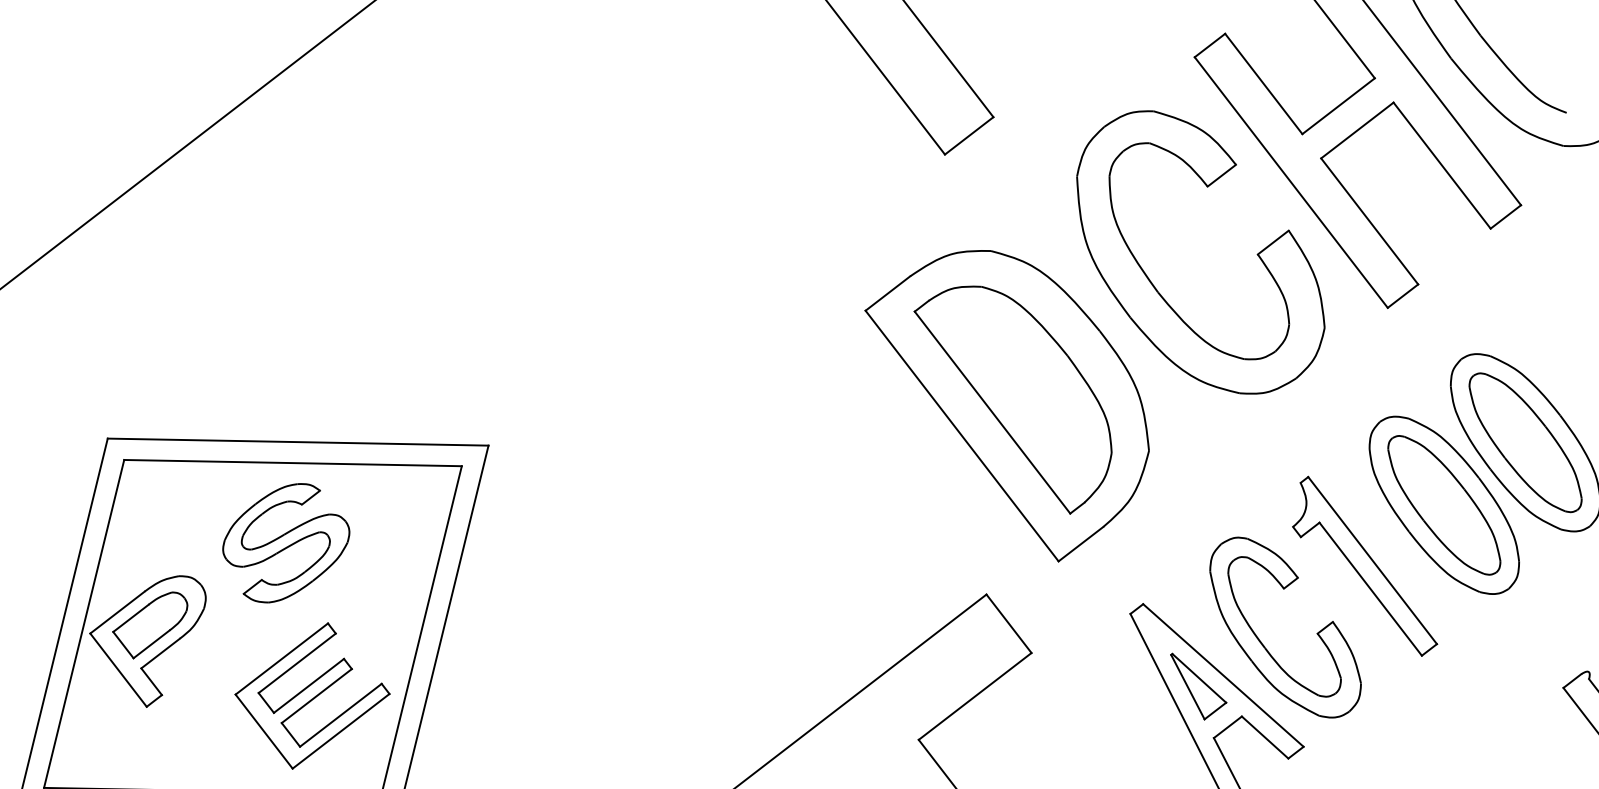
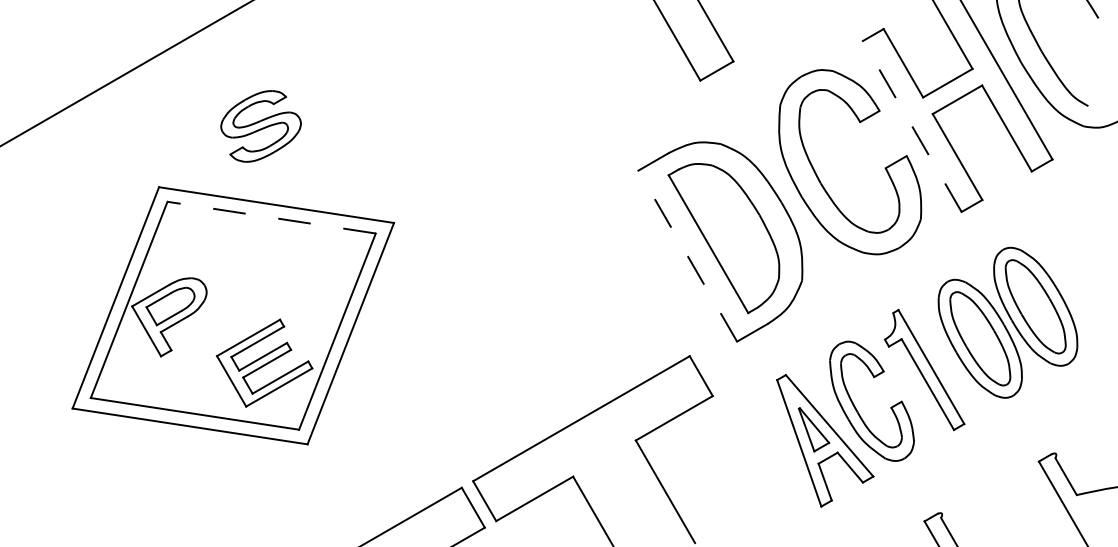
line: (1291, 182) -> (912, 126), solid -> dashed
line: (961, 436) -> (687, 256), solid -> dashed
line: (292, 462) -> (271, 217), solid -> dashed
part: (285, 543) -> (260, 126), moved

